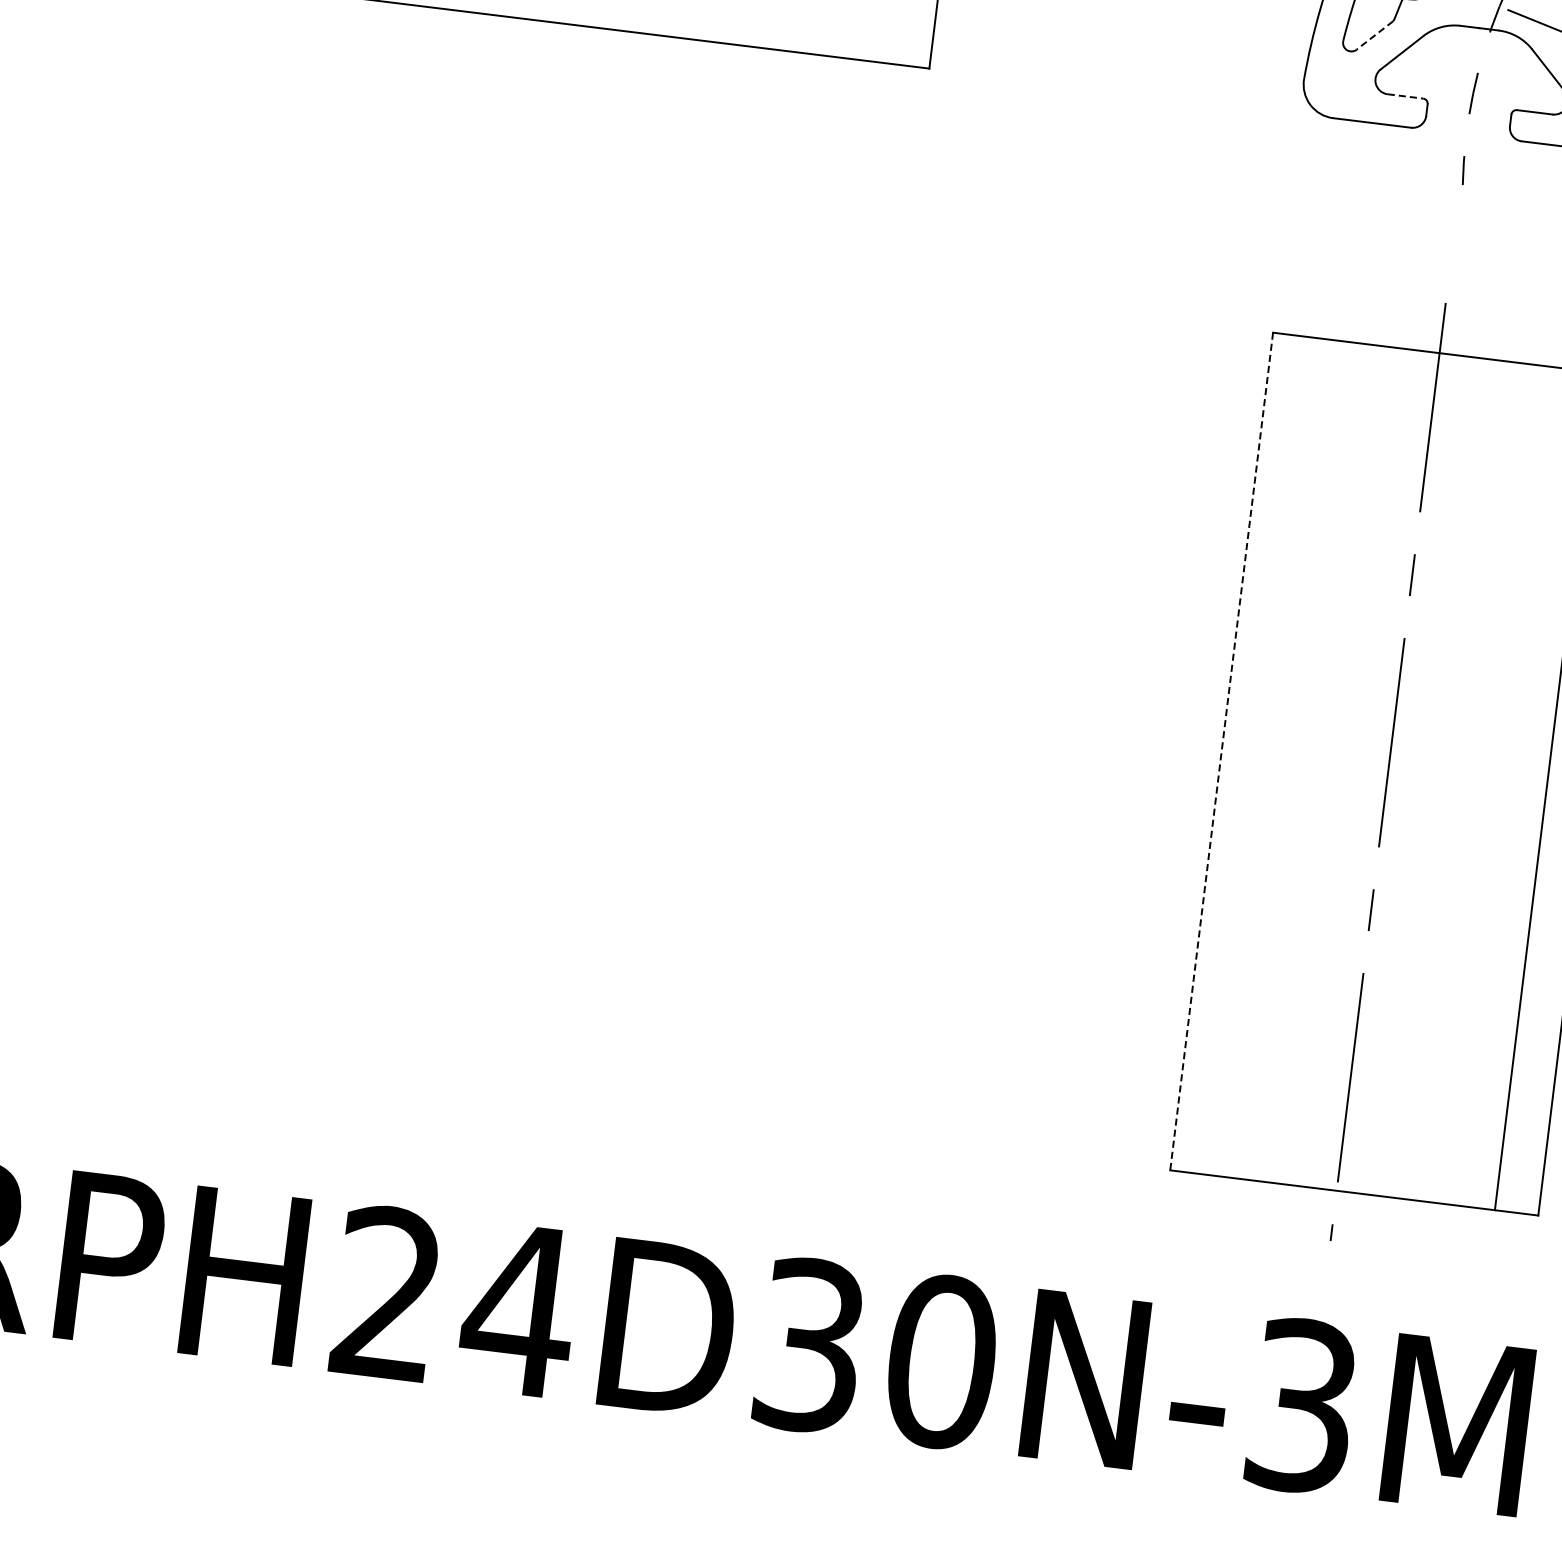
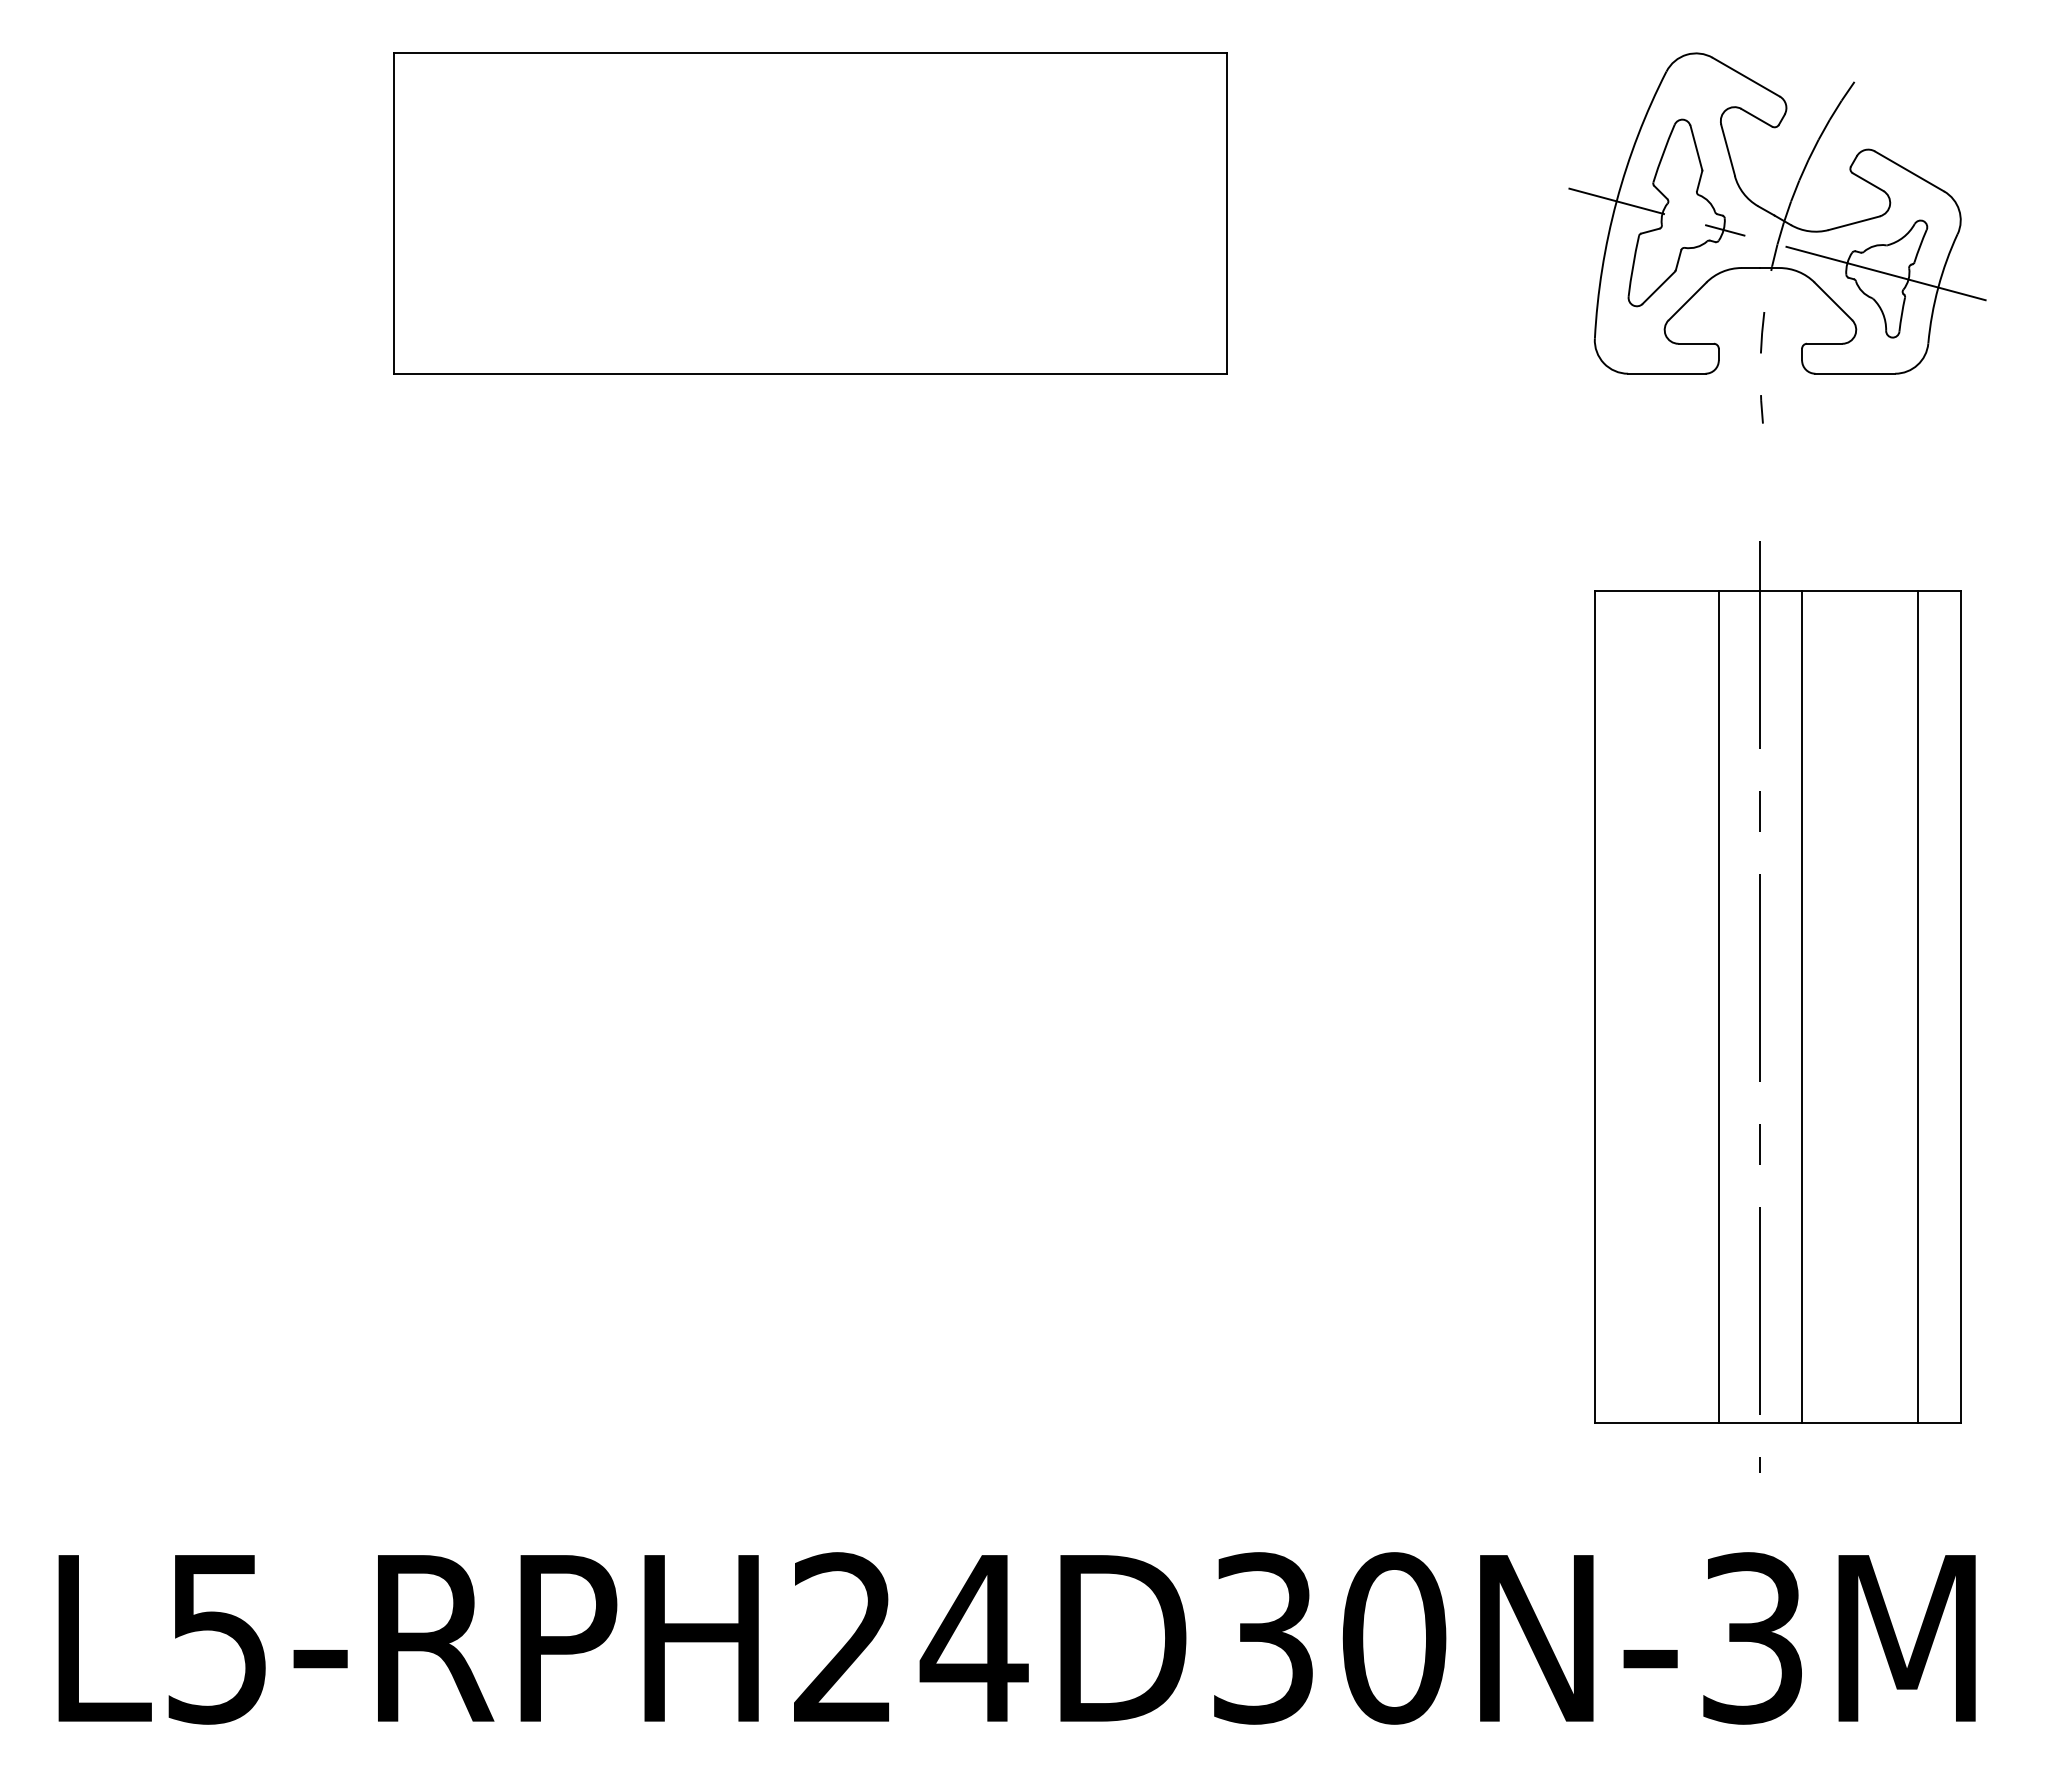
line: (1374, 35) -> (1658, 287), dashed -> solid
line: (1405, 96) -> (1696, 343), dashed -> solid
line: (1221, 751) -> (1594, 1007), dashed -> solid
line: (1345, 767) -> (1718, 1007), added
line: (1430, 777) -> (1802, 1007), added

